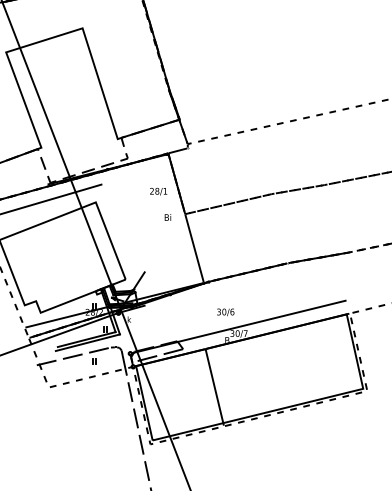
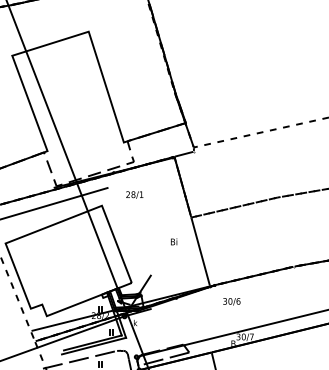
text: (158, 191) -> (134, 194), moved
text: (167, 217) -> (173, 241), moved
text: (225, 312) -> (231, 301), moved

